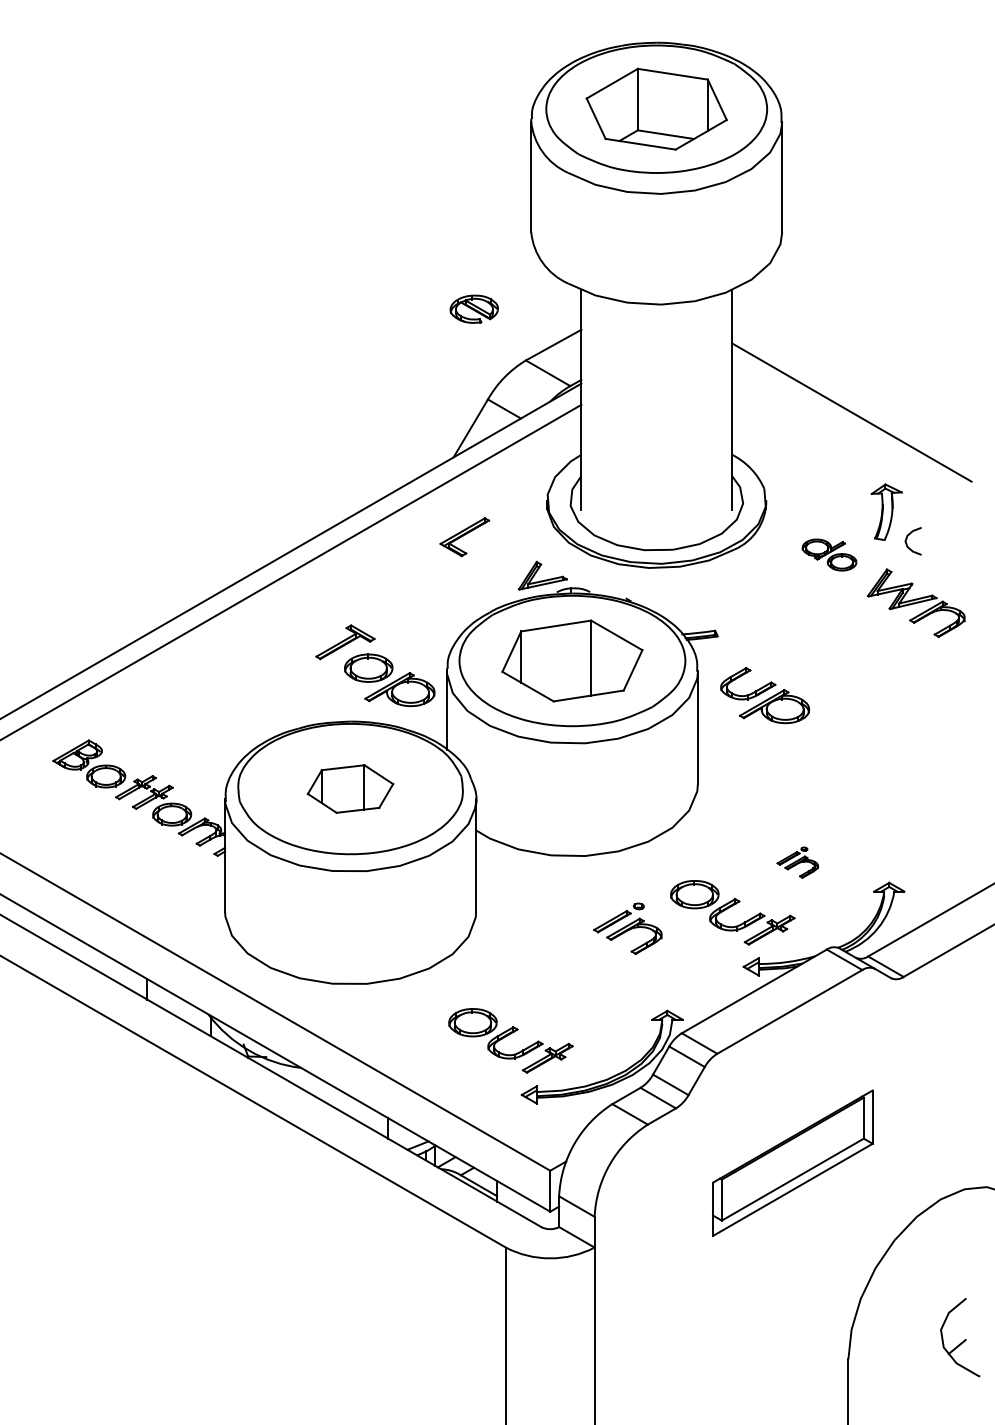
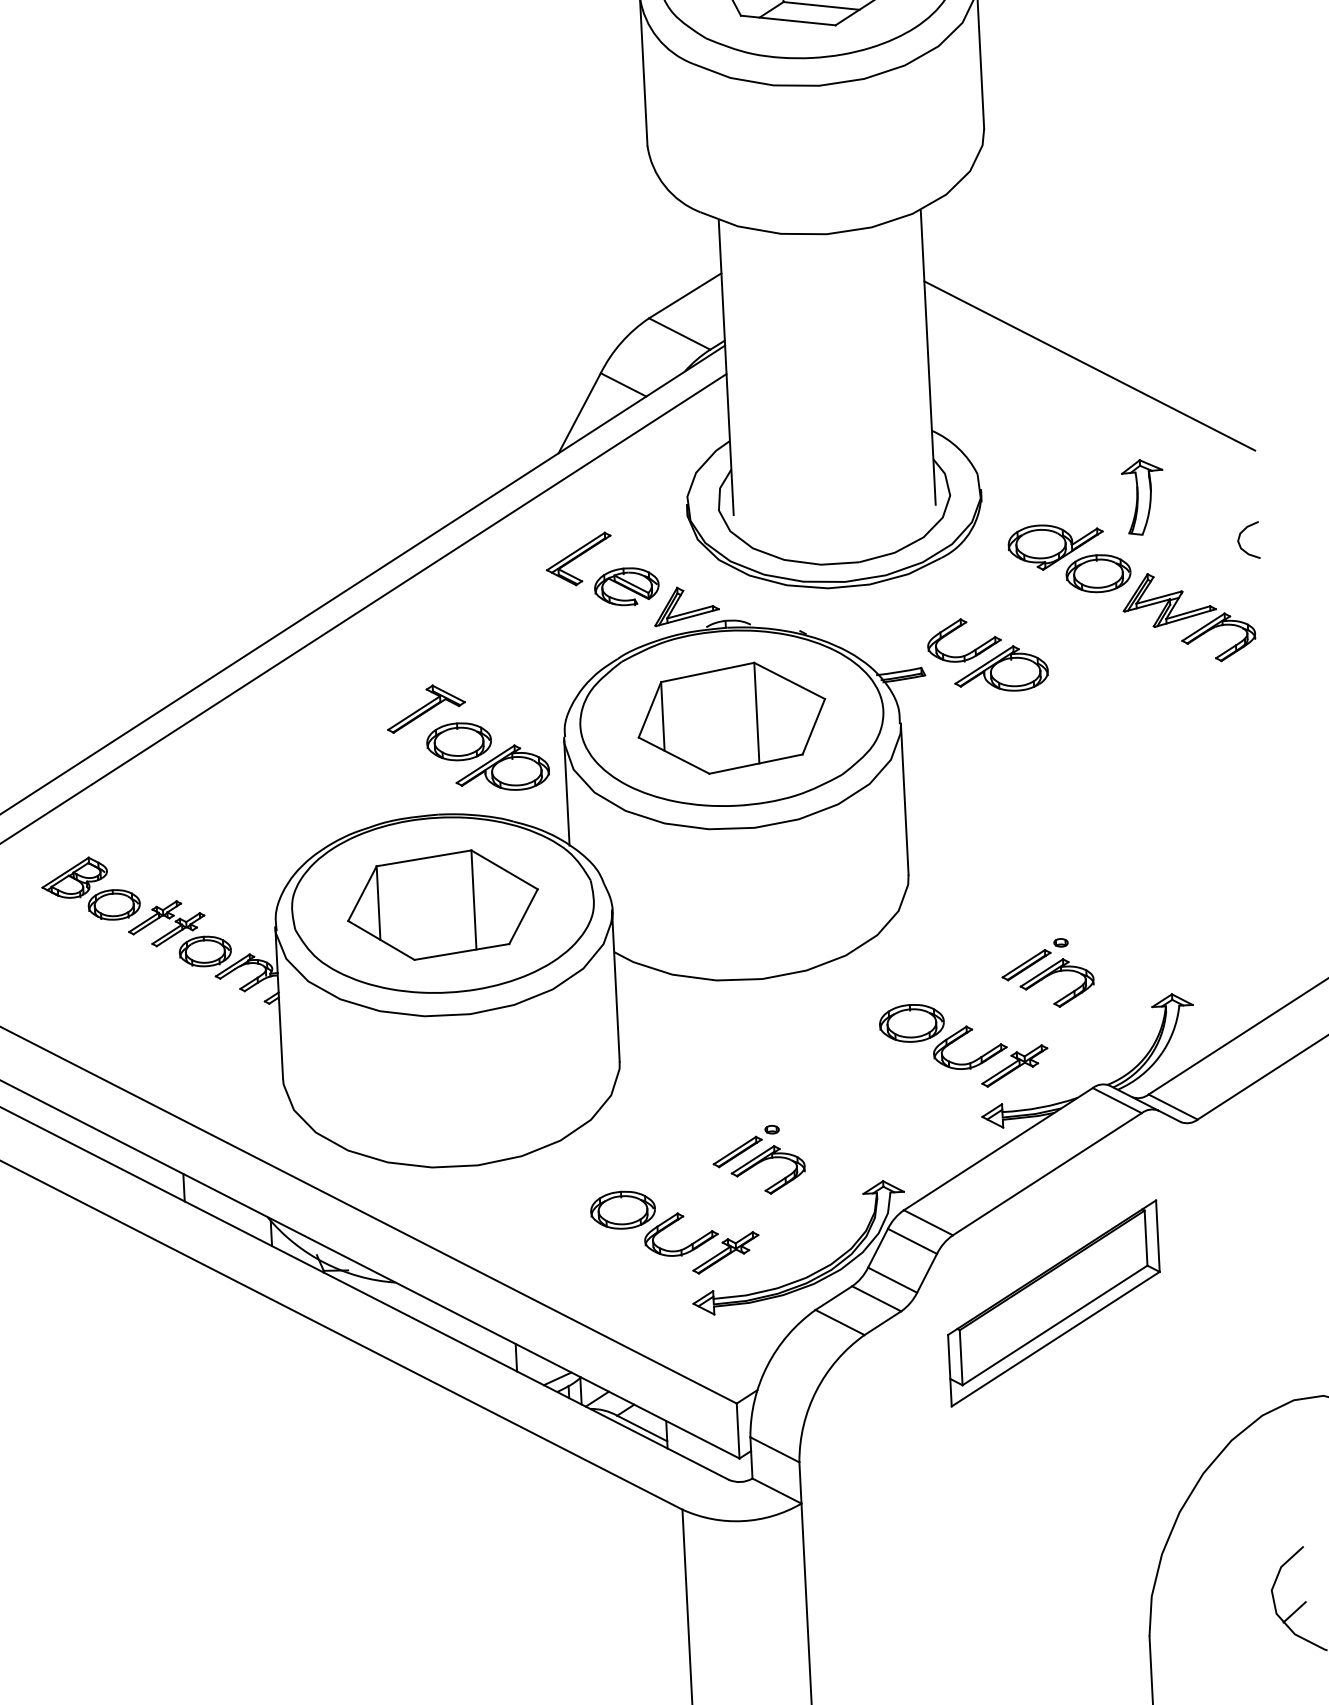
part: (473, 308) -> (625, 585), moved
curve: (907, 539) -> (1240, 538), moved
part: (829, 554) -> (1069, 557), size x1.67
part: (765, 695) -> (988, 654), moved
part: (350, 788) -> (442, 904), size x1.67
part: (797, 862) -> (1047, 973), size x1.67
part: (627, 928) -> (758, 1160), moved
part: (792, 1162) -> (1053, 1302), moved

